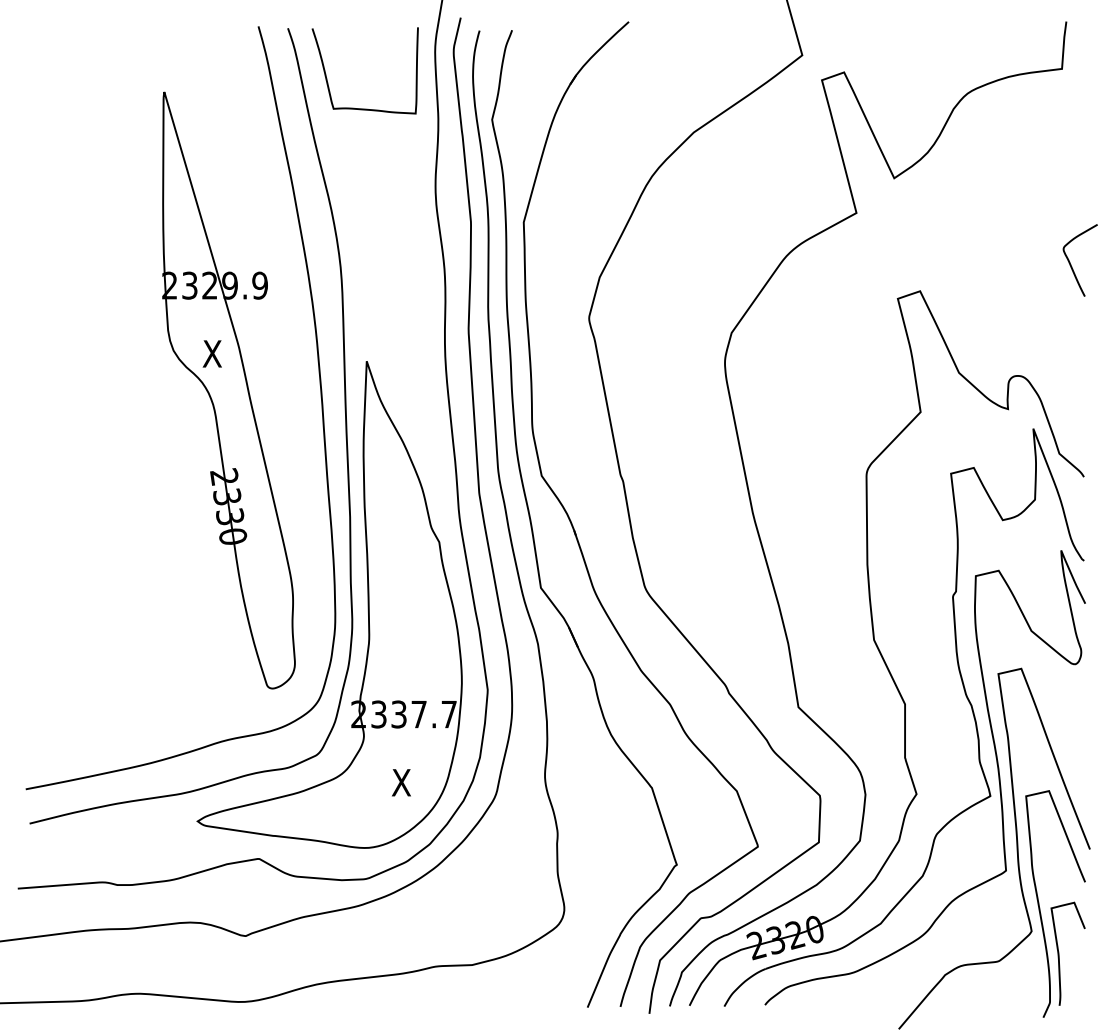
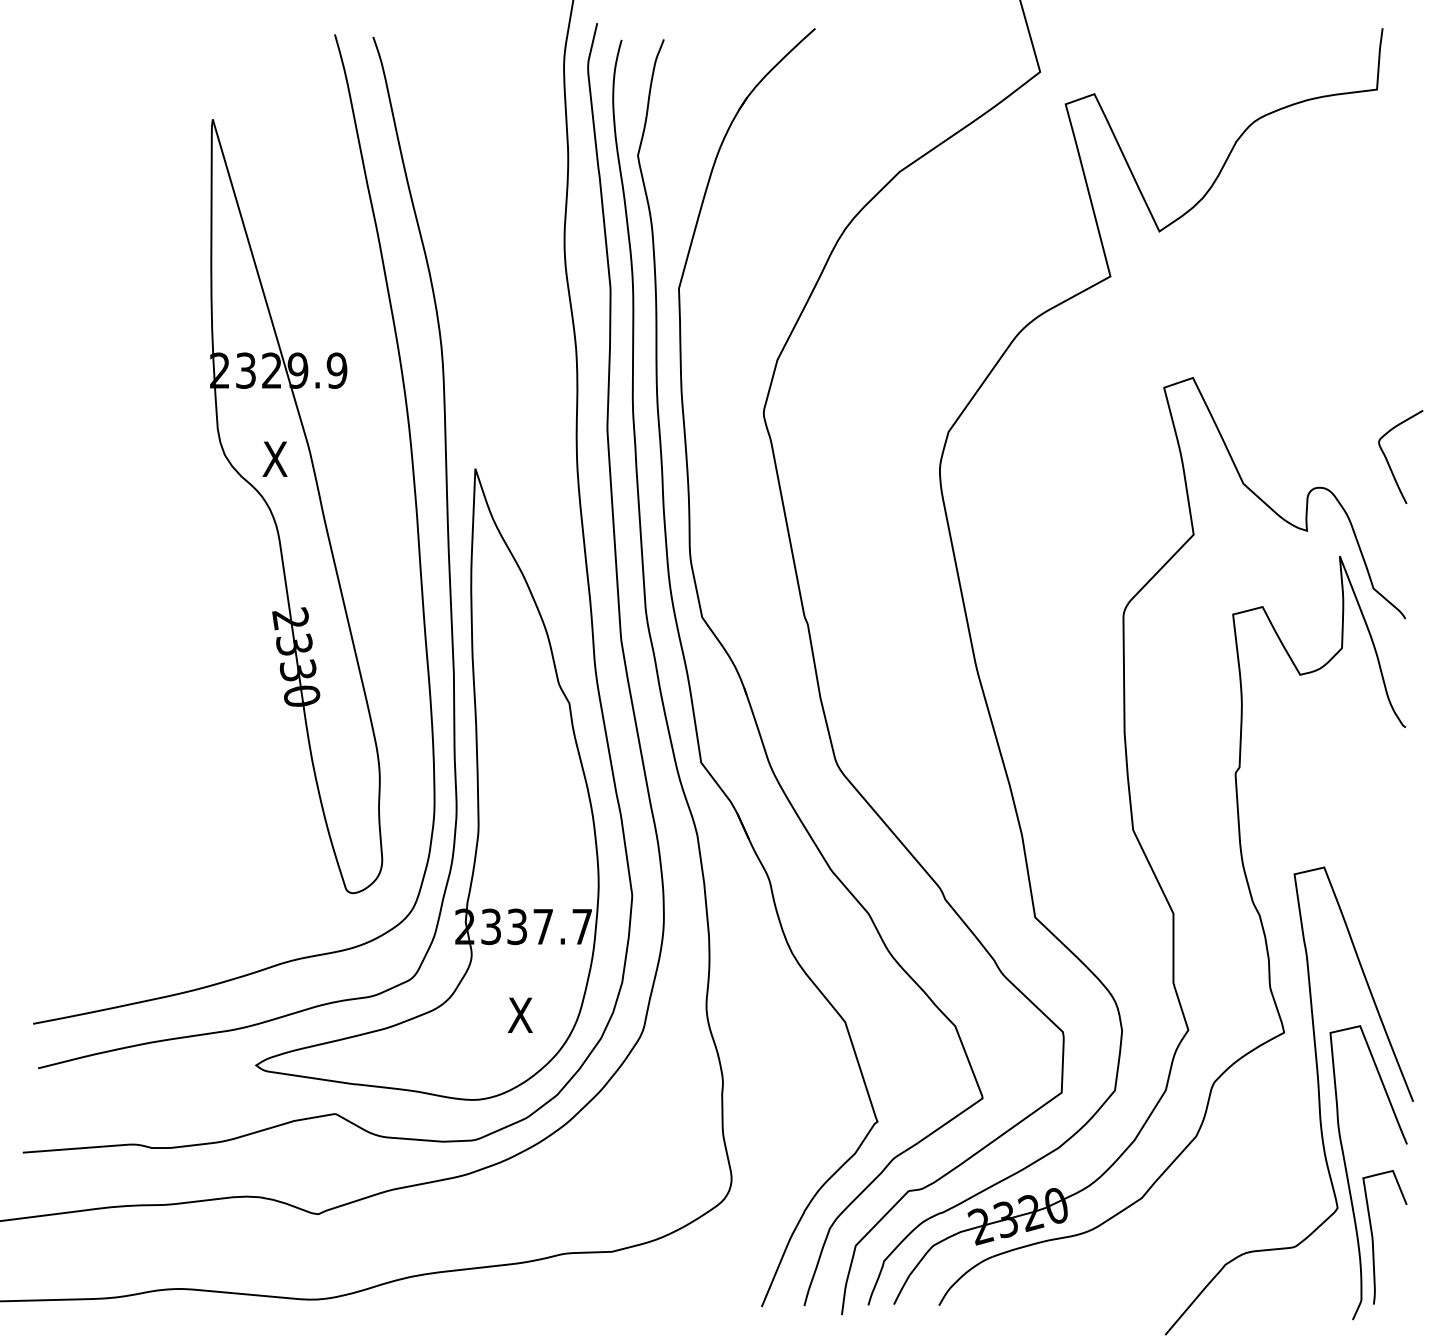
curve: (359, 108) -> (465, 140), removed
curve: (1070, 263) -> (1388, 461), moved
curve: (996, 765) -> (1292, 992), removed

